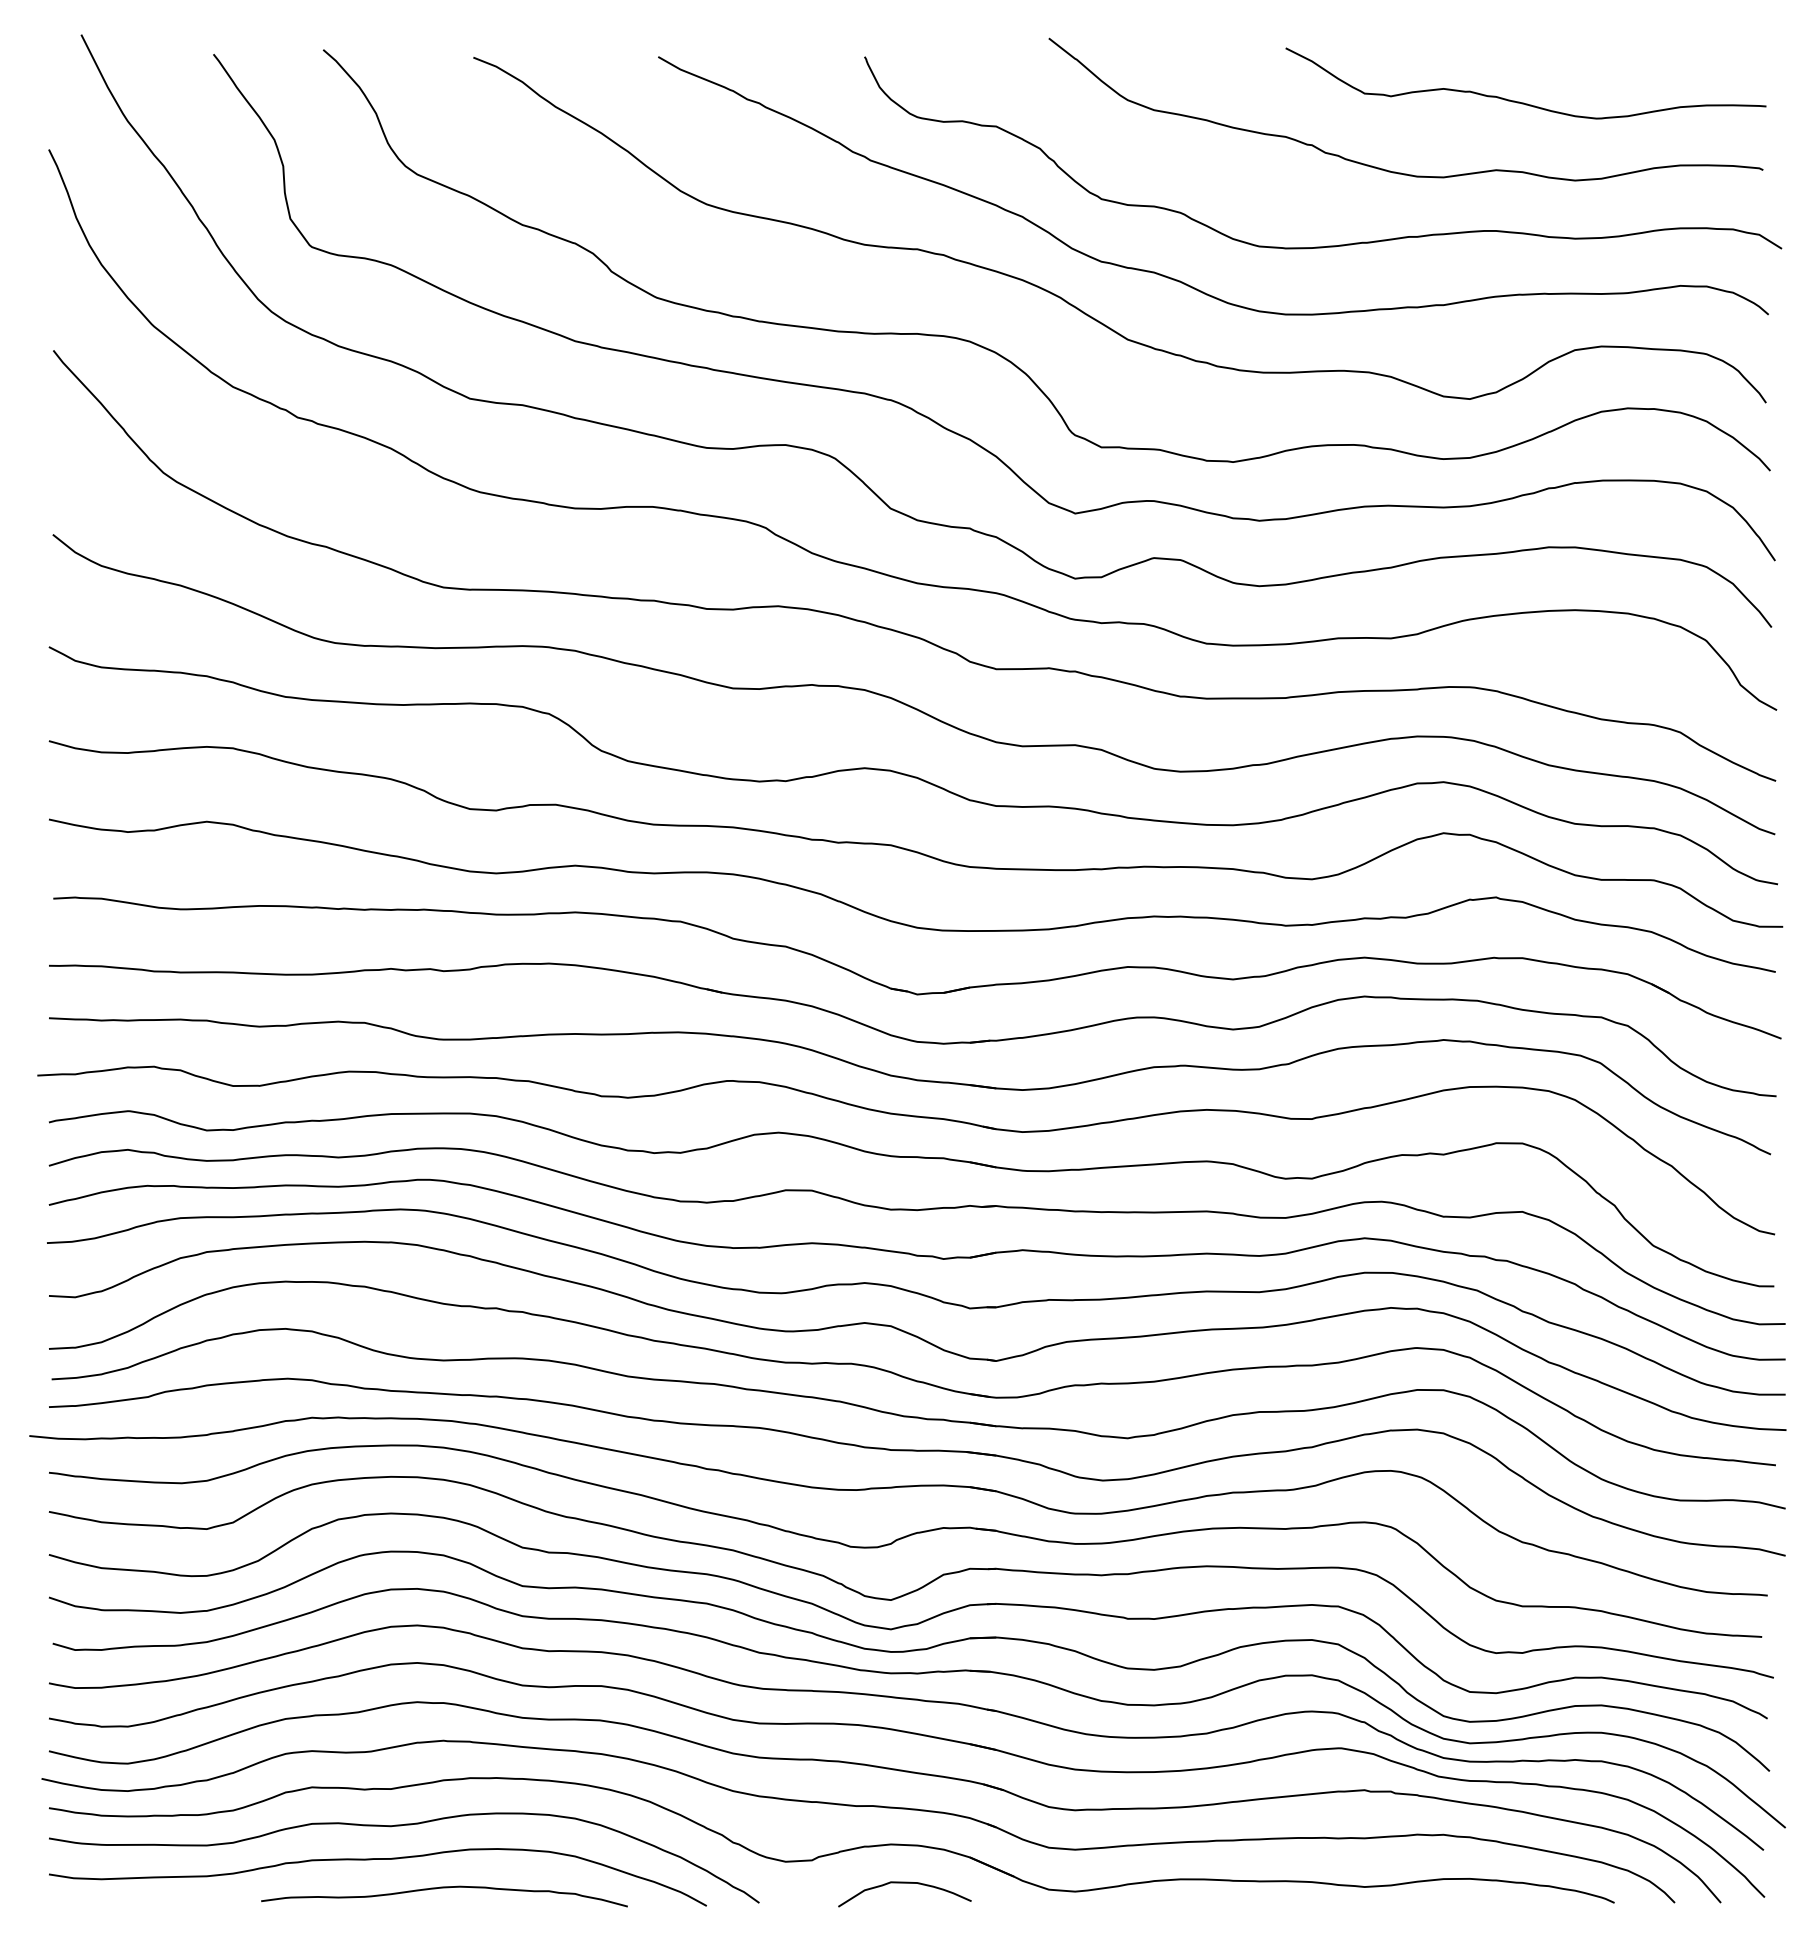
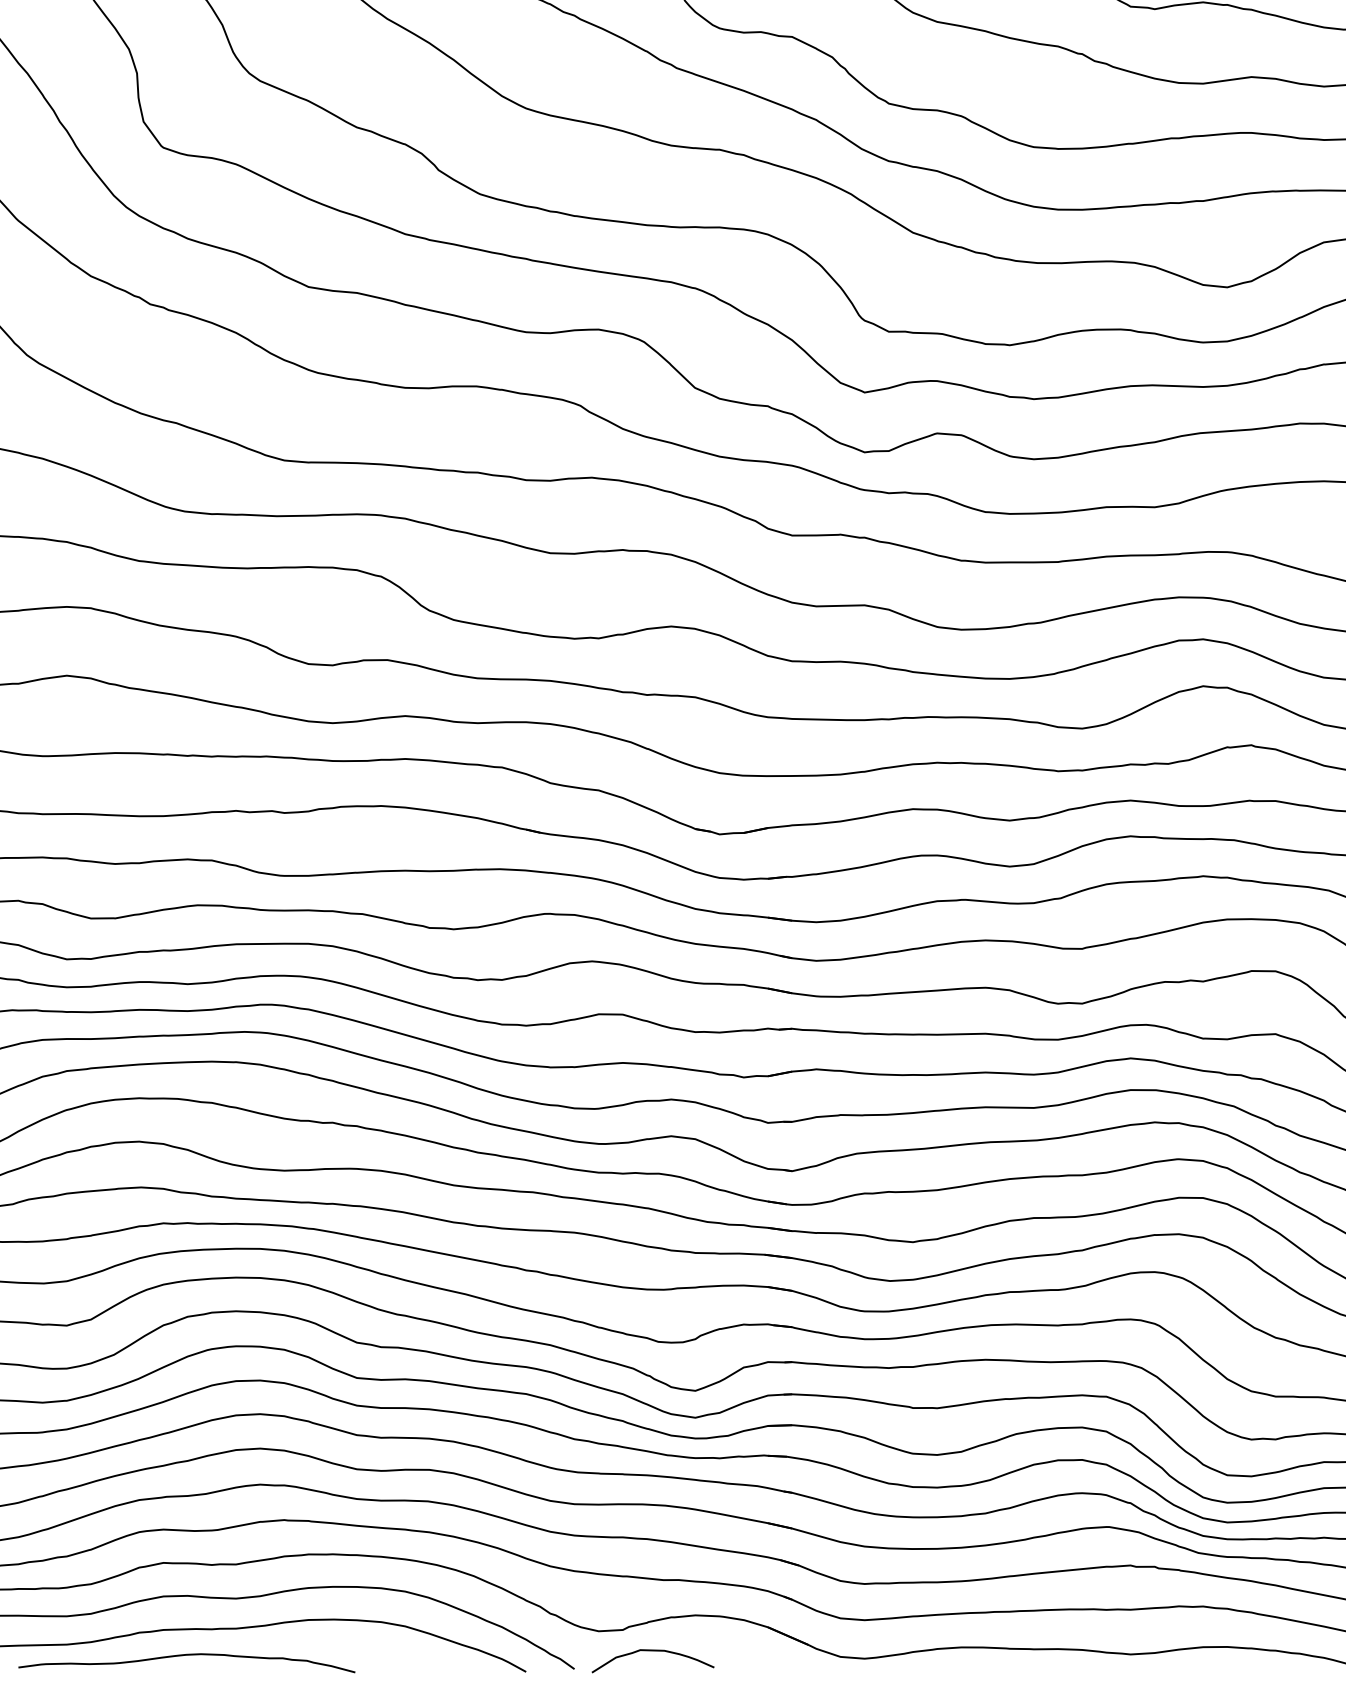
curve: (904, 1883) -> (652, 1651), moved
curve: (444, 1888) -> (186, 1655), moved

